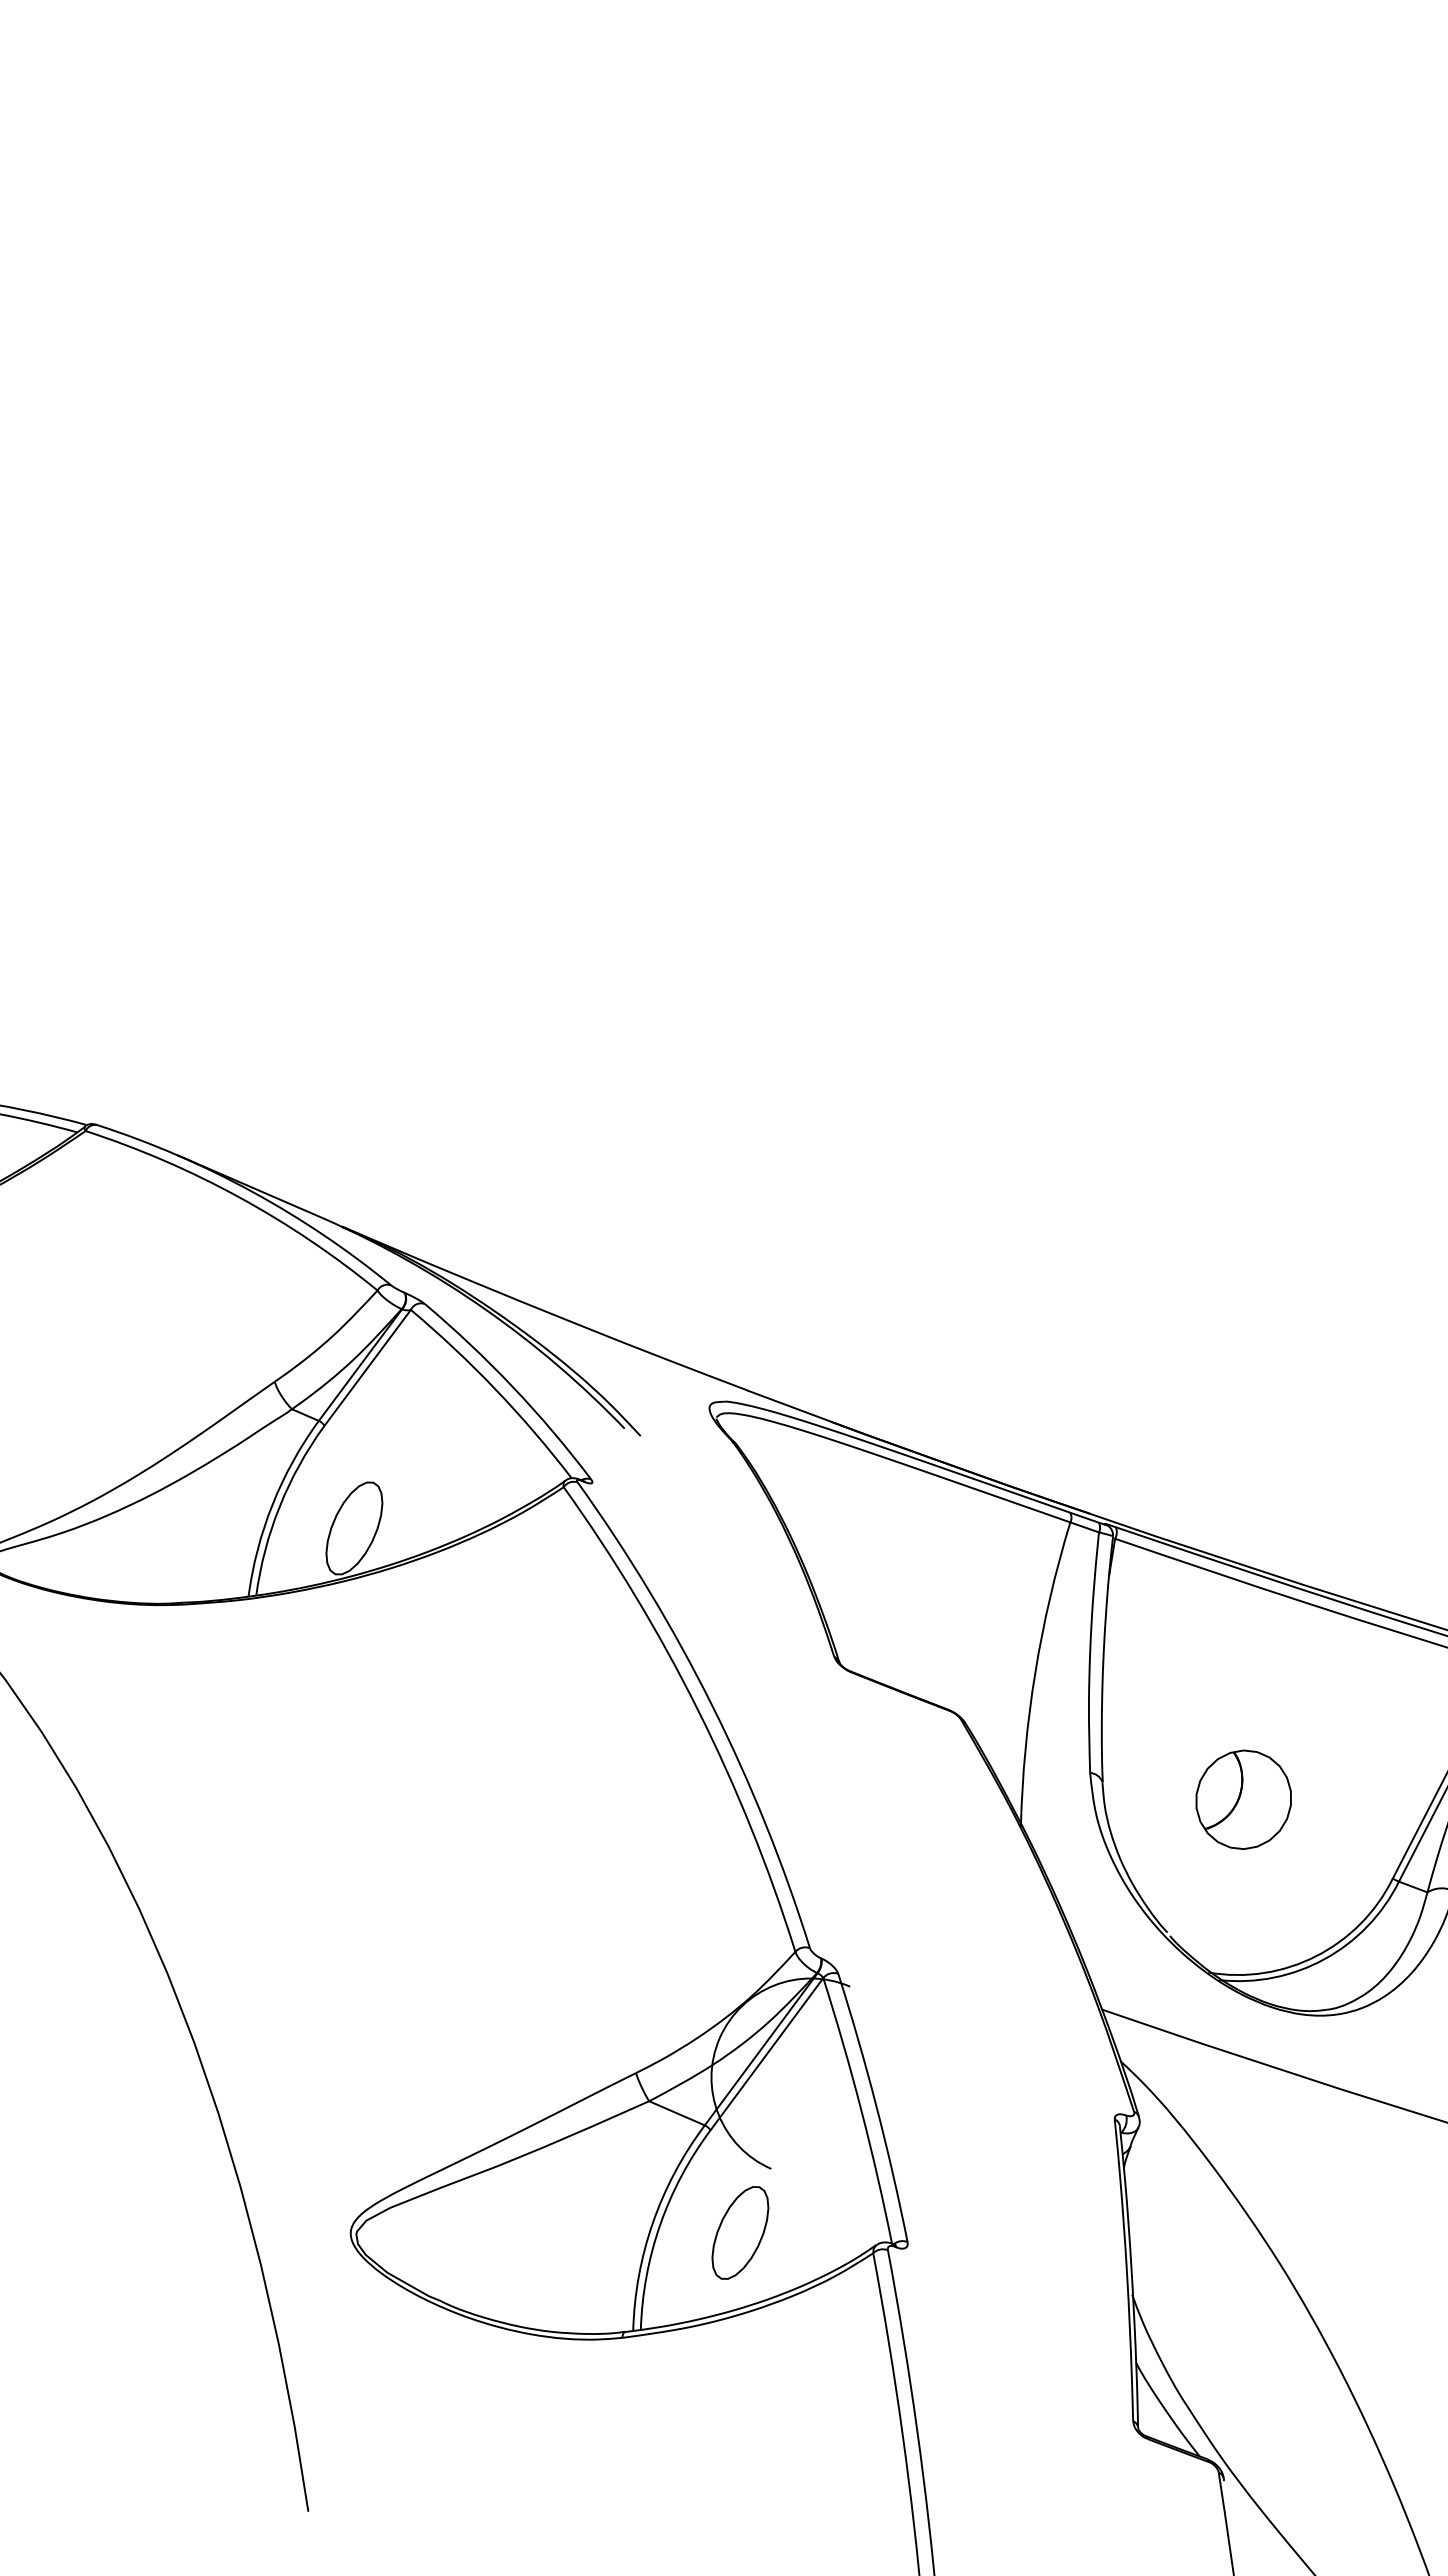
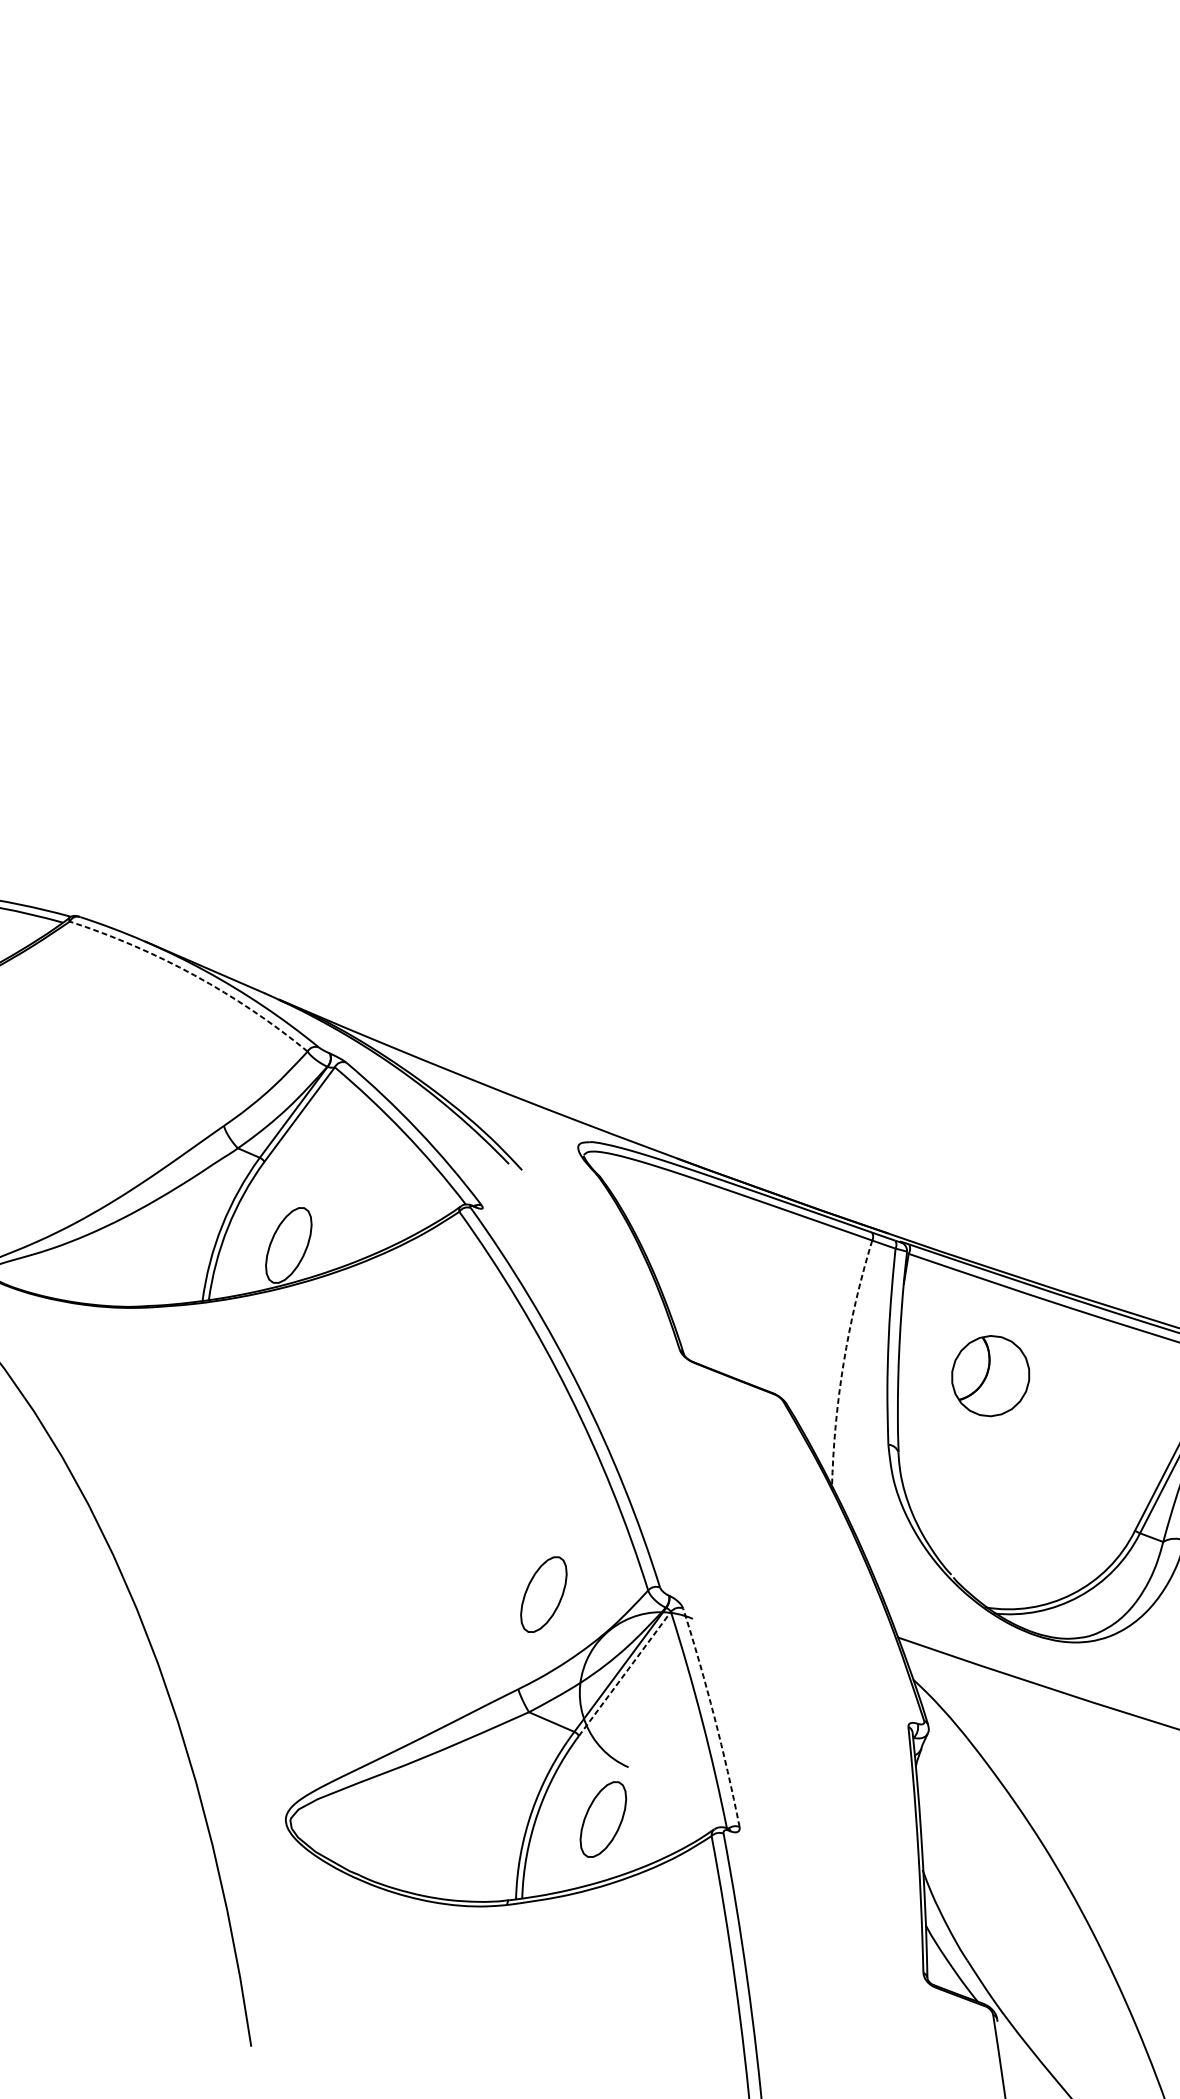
arc: (239, 1197) -> (195, 975), solid -> dashed
arc: (1035, 1672) -> (843, 1362), solid -> dashed
part: (1243, 1799) -> (990, 1375), moved
part: (667, 1956) -> (543, 1594), added
line: (766, 2054) -> (624, 1674), solid -> dashed
arc: (876, 2107) -> (714, 1717), solid -> dashed

